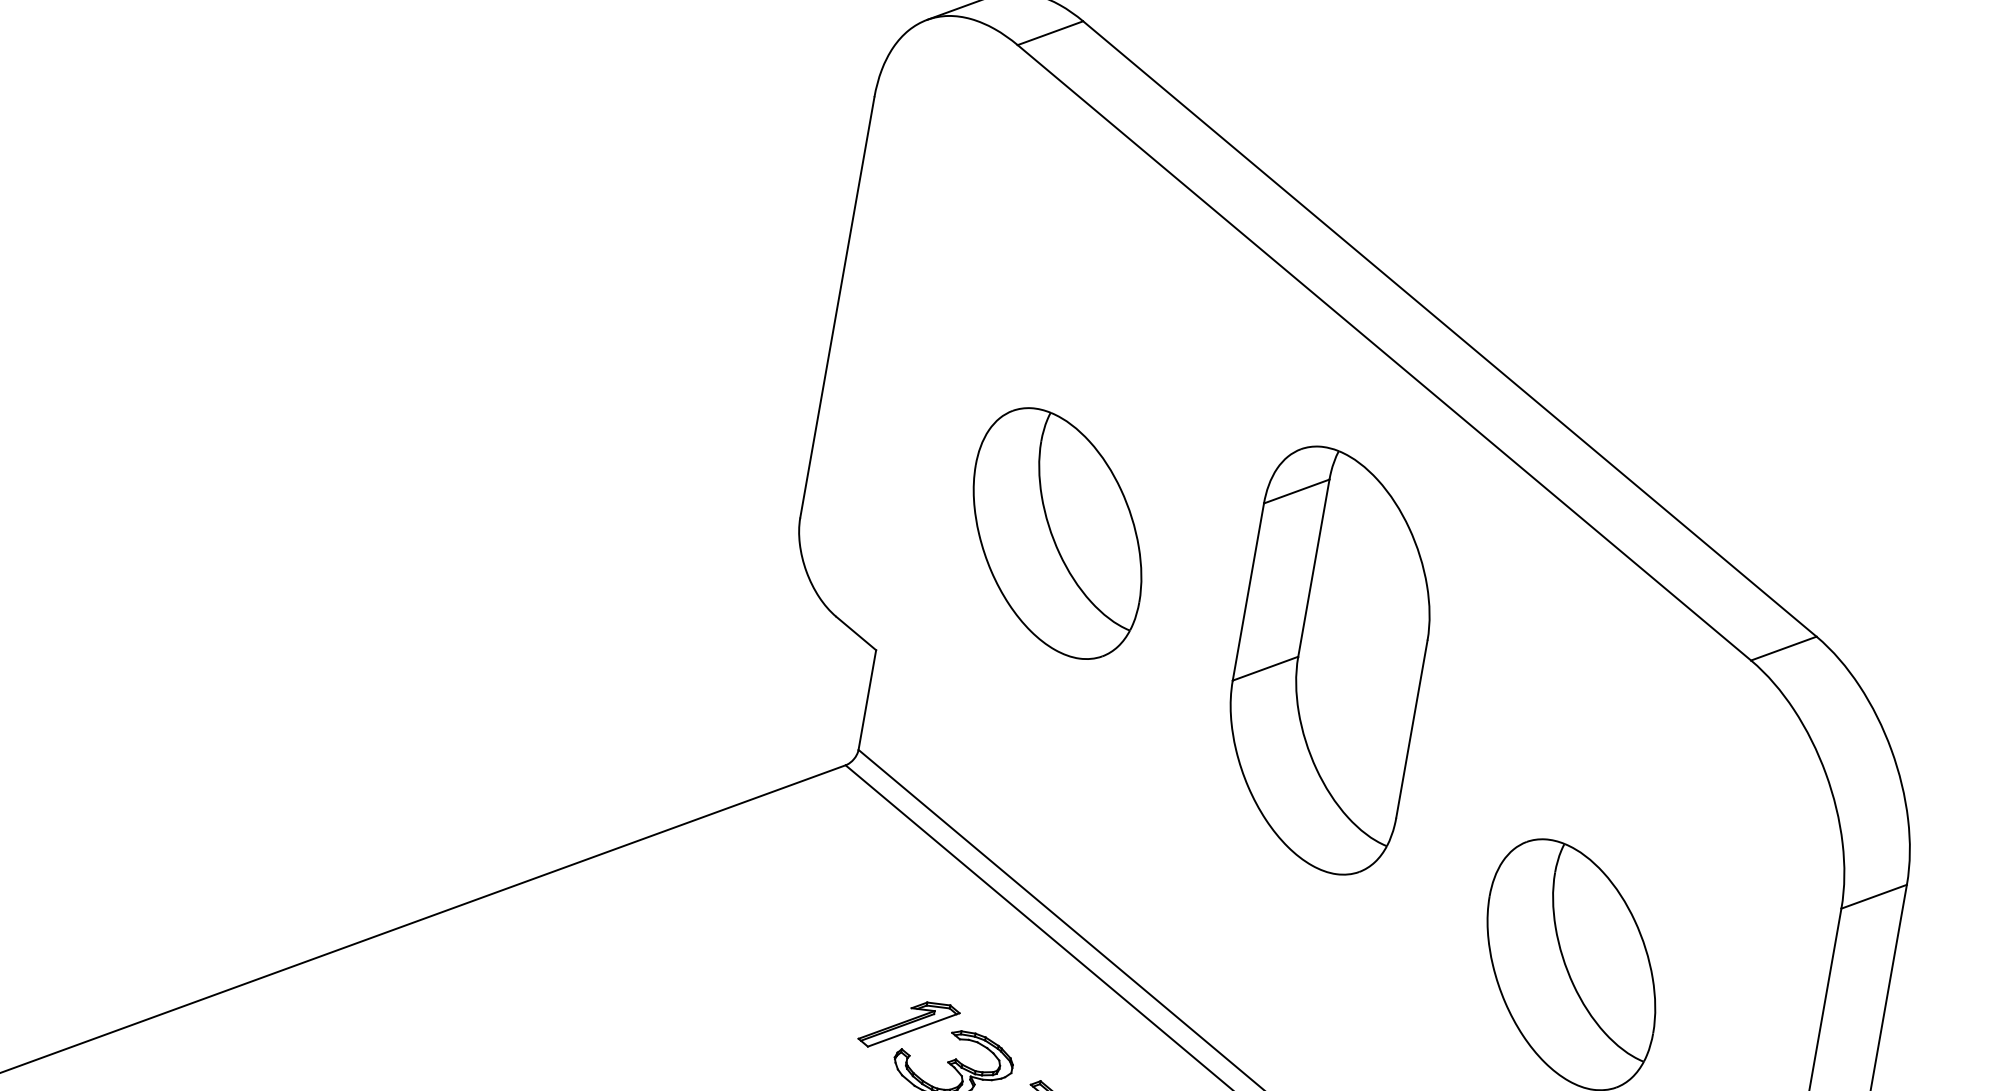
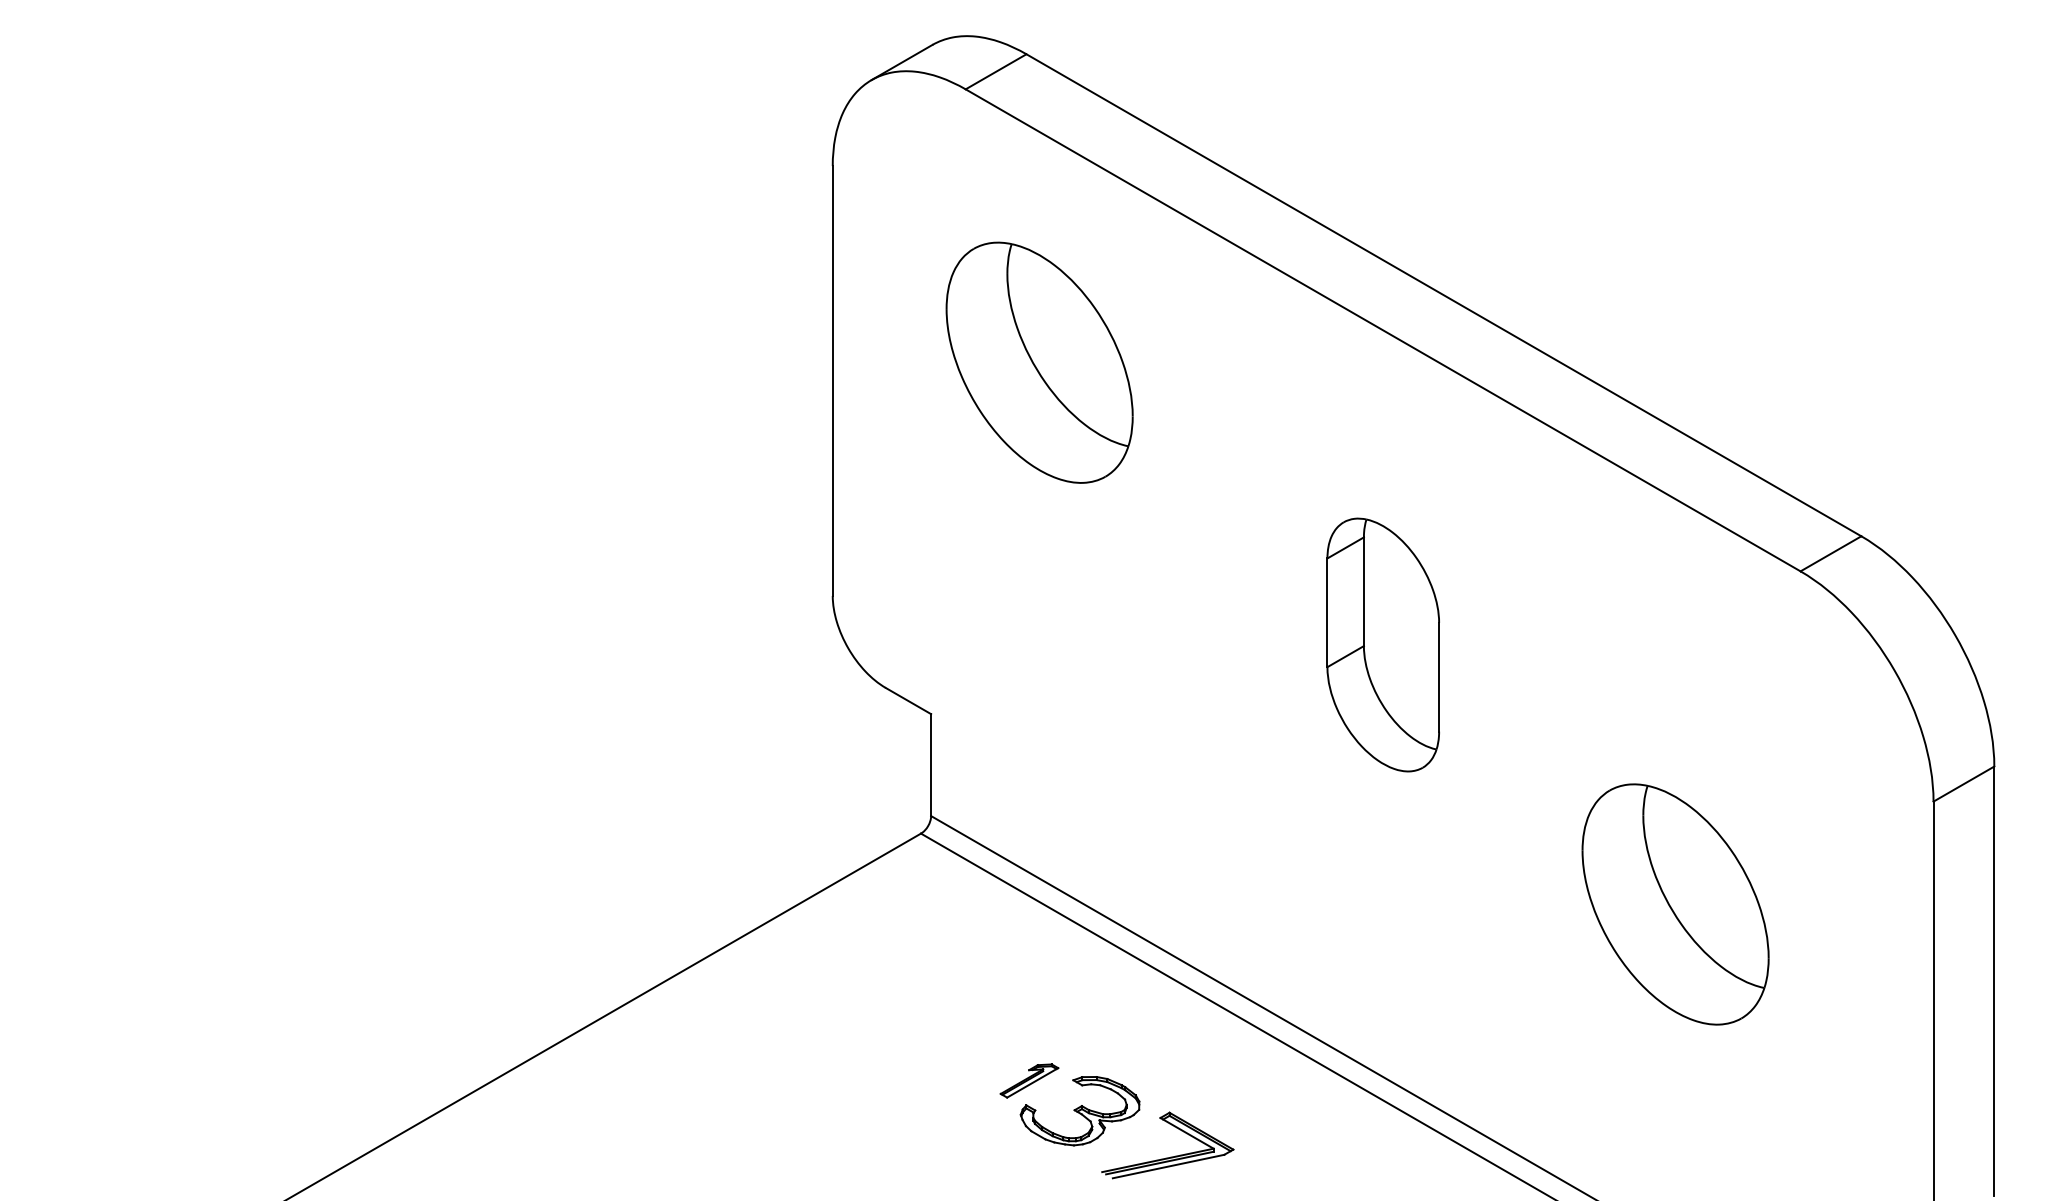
part: (1057, 533) -> (1039, 362), moved
part: (1330, 660) -> (1383, 644), size x0.6
part: (909, 1025) -> (1029, 1080), size x0.6

